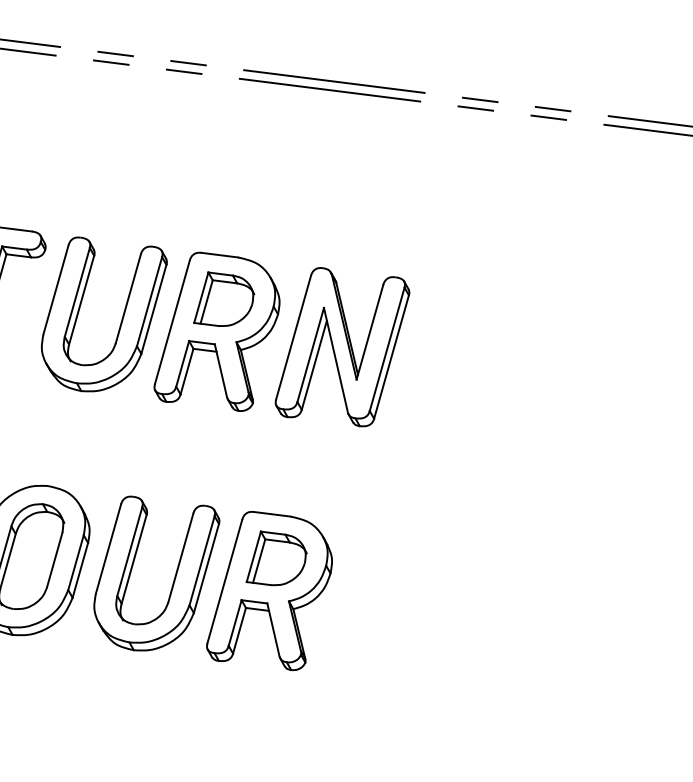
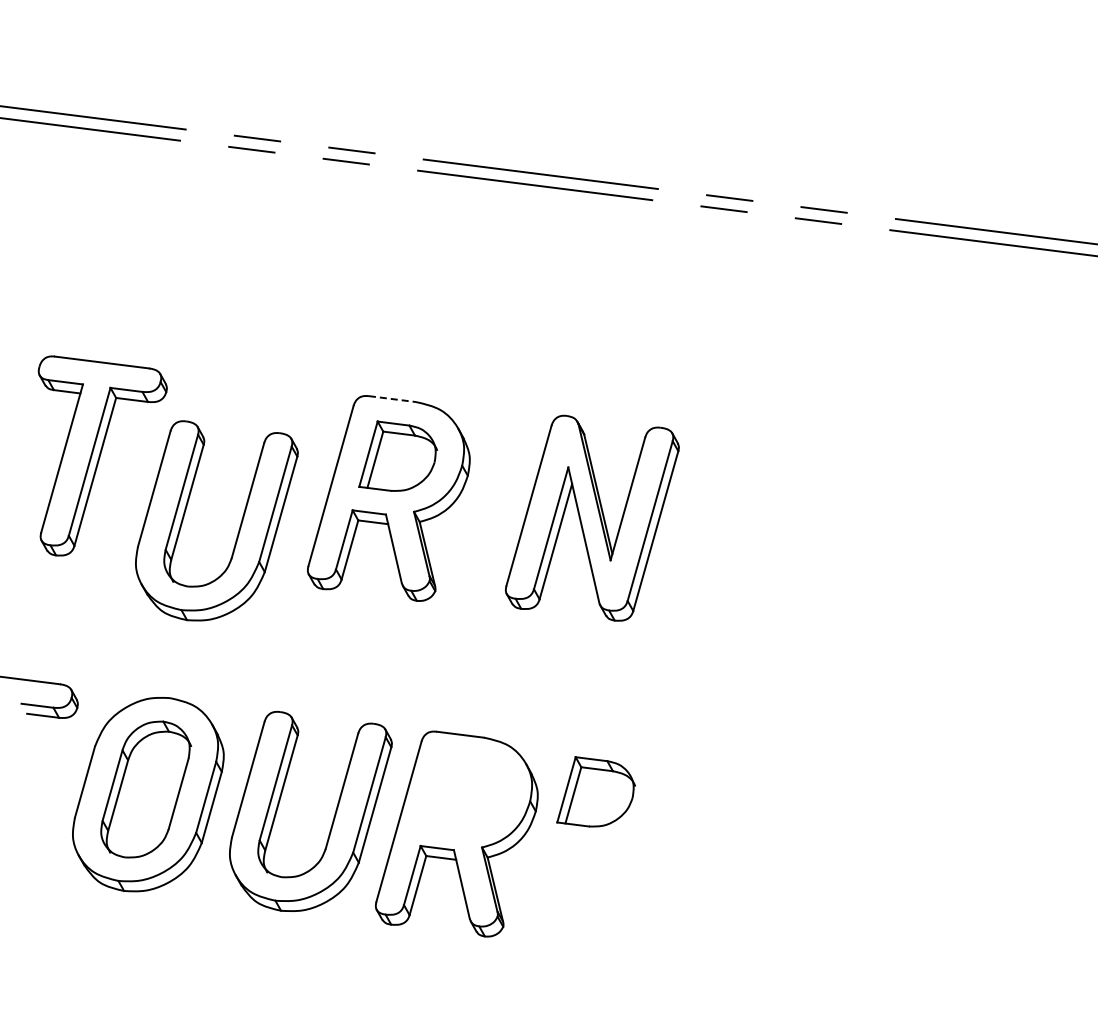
line: (219, 255) -> (392, 399), solid -> dashed
part: (121, 318) -> (239, 526), moved
part: (341, 346) -> (591, 517), moved
part: (276, 558) -> (595, 791), moved

